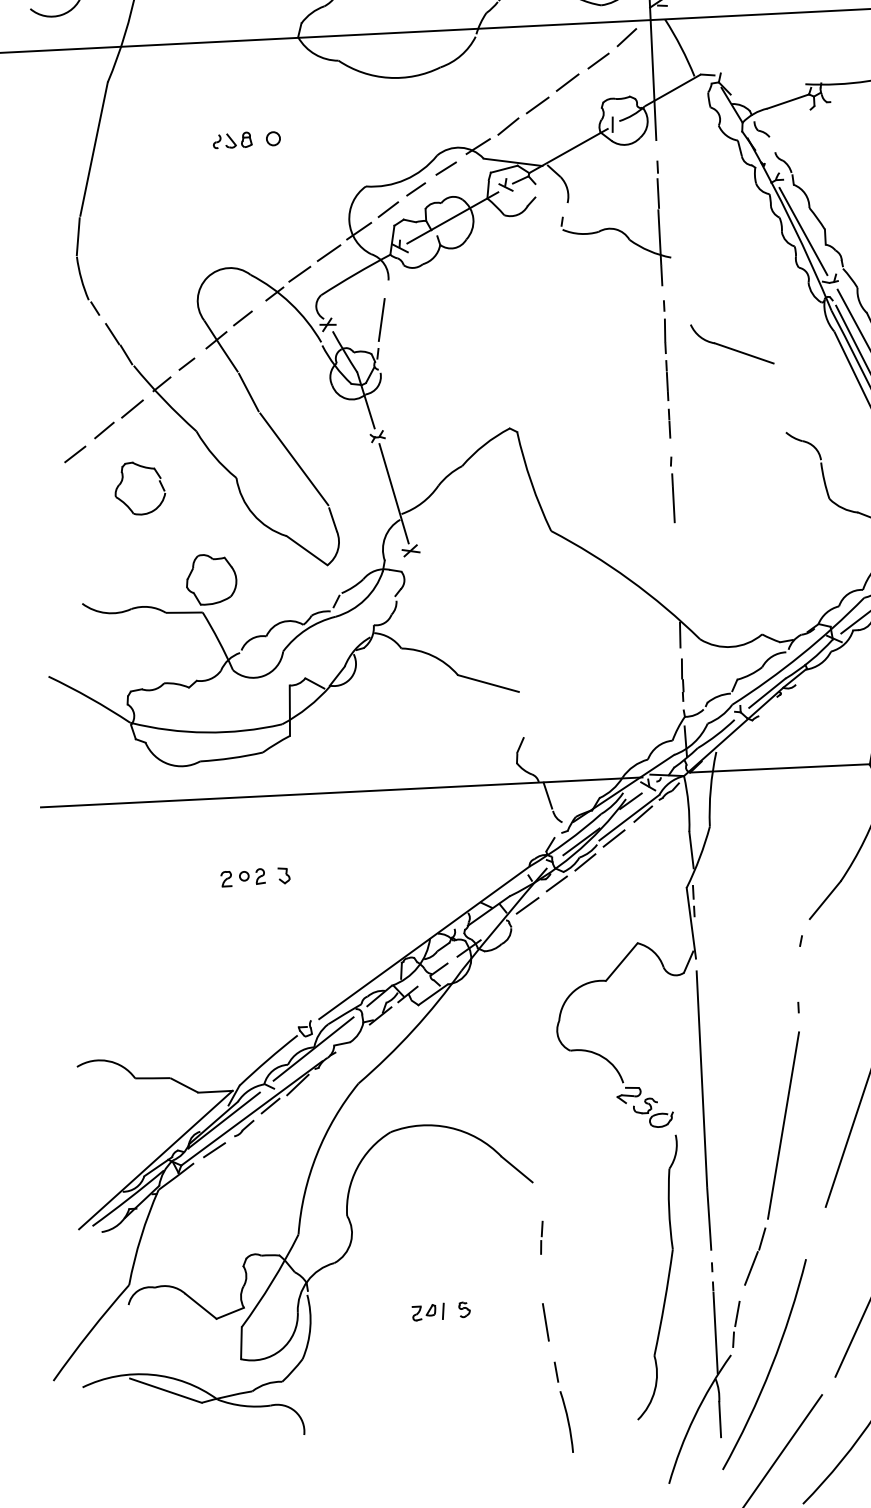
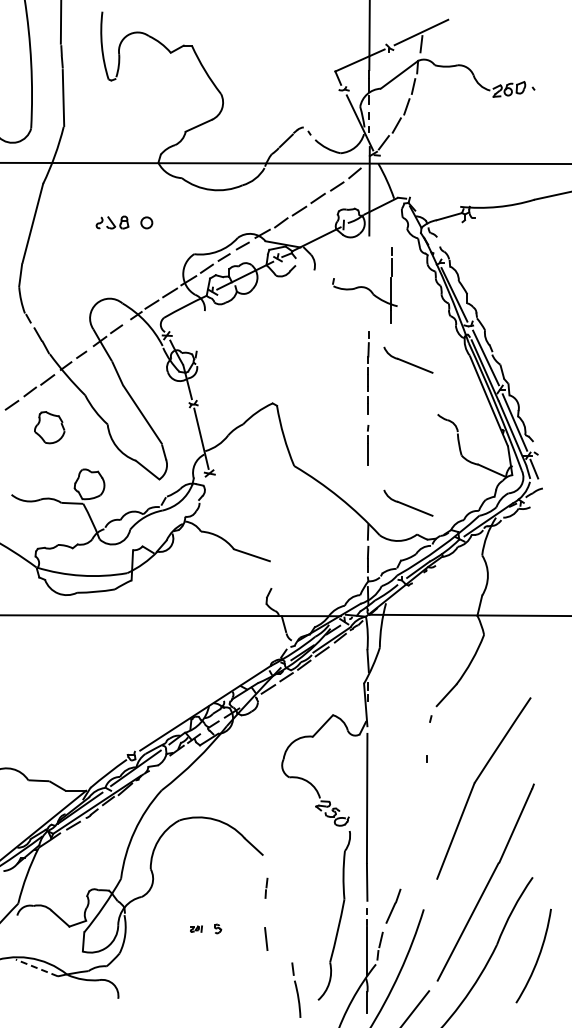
part: (246, 139) -> (124, 222), size x1.4
part: (614, 225) -> (364, 285), moved
line: (381, 319) -> (199, 334), removed
part: (744, 581) -> (408, 502), added
part: (255, 876) -> (106, 663), removed
line: (783, 1125) -> (414, 828), removed
part: (428, 1310) -> (196, 928), size x0.6
line: (165, 1389) -> (36, 967), solid -> dashed
part: (564, 1405) -> (296, 989), moved

